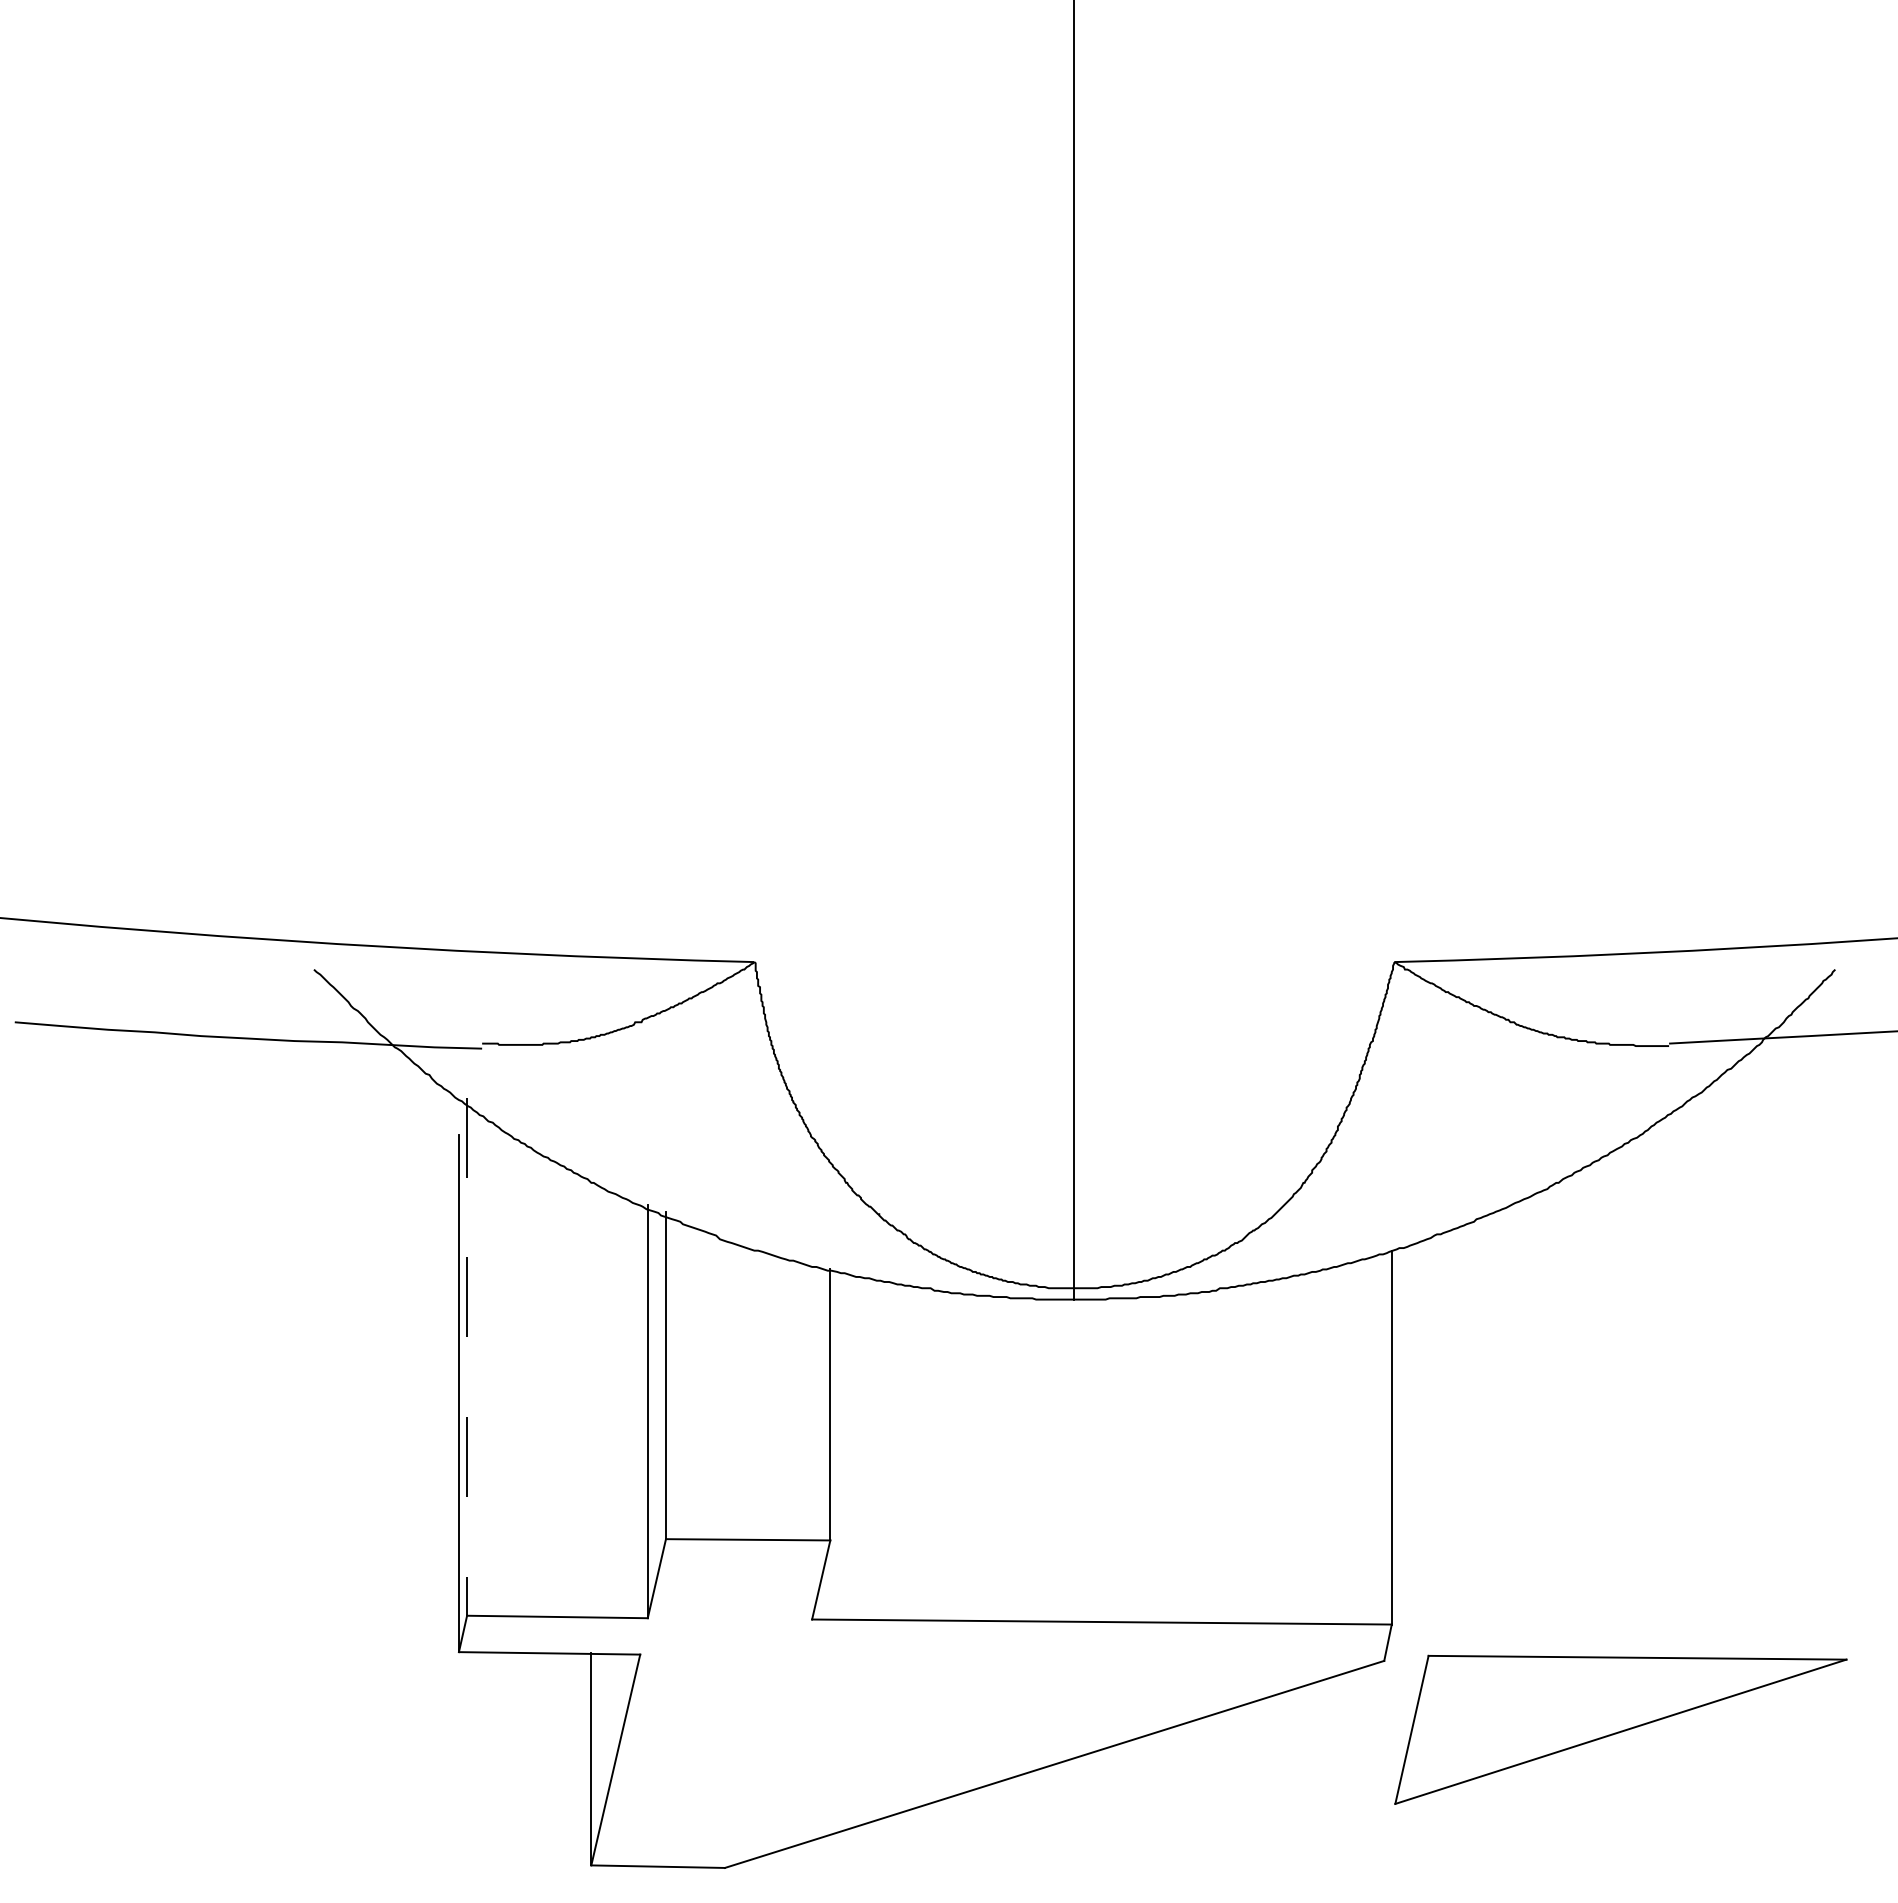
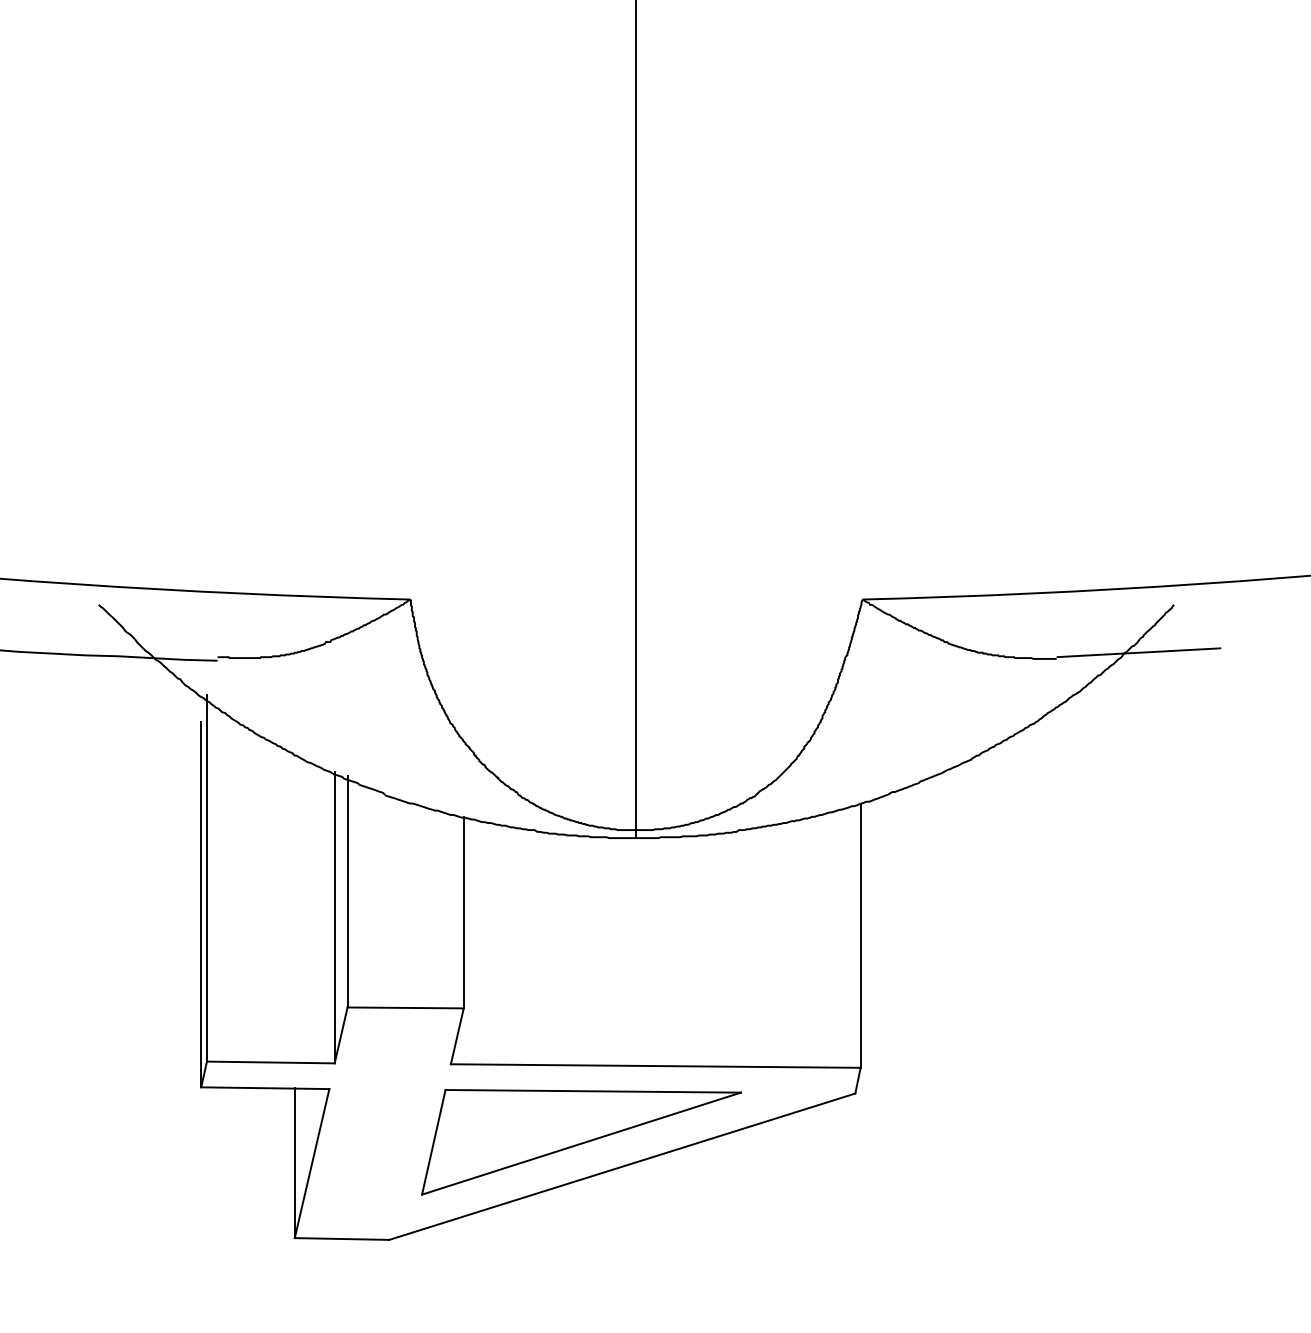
line: (467, 1357) -> (207, 879), dashed -> solid
part: (1620, 1729) -> (581, 1142), moved

